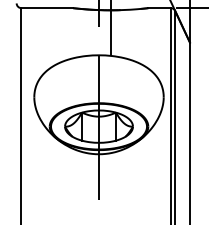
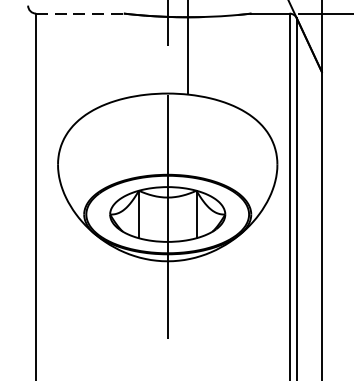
line: (47, 8) -> (80, 14), solid -> dashed

